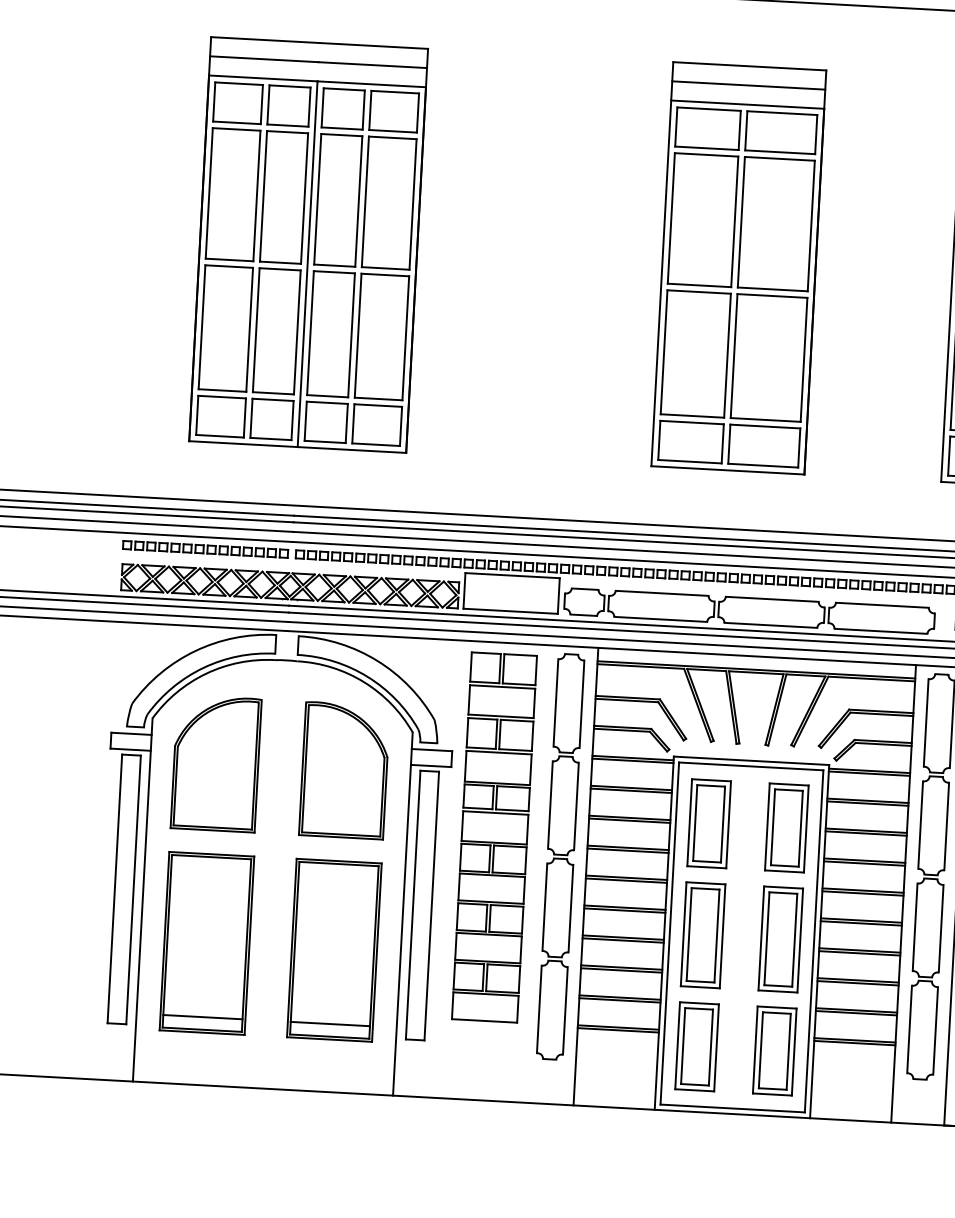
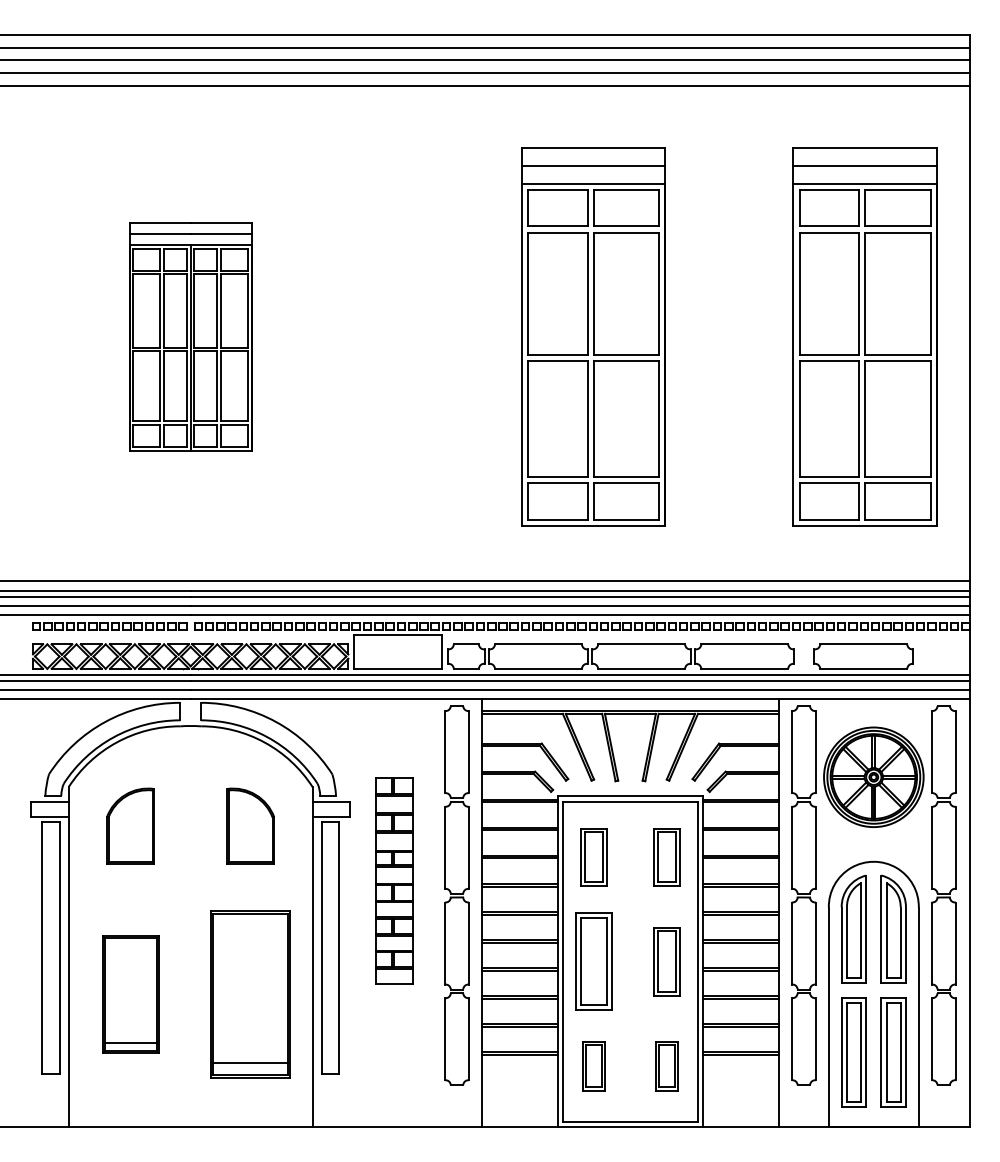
part: (308, 244) -> (190, 336), size x0.6
part: (216, 763) -> (130, 825), size x0.6
part: (344, 770) -> (250, 825), size x0.6
part: (708, 824) -> (593, 857), size x0.7
part: (786, 828) -> (666, 857), size x0.7
part: (494, 837) -> (394, 880), size x0.6
part: (780, 939) -> (666, 961), size x0.7
part: (206, 943) -> (130, 994), size x0.7
part: (696, 1046) -> (593, 1065), size x0.6
part: (774, 1050) -> (666, 1065), size x0.6

